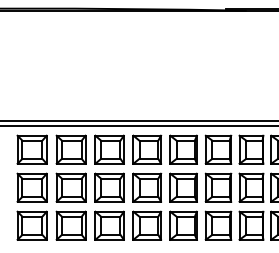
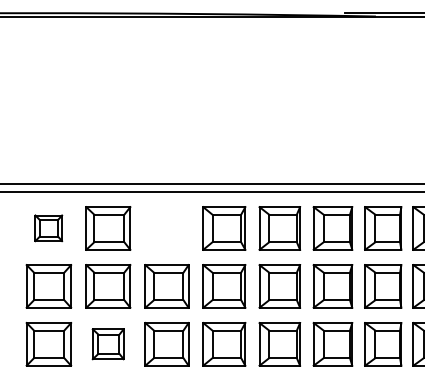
part: (31, 149) -> (47, 228), size x0.6
part: (109, 149) -> (166, 228), removed
part: (70, 225) -> (107, 343), size x0.7

